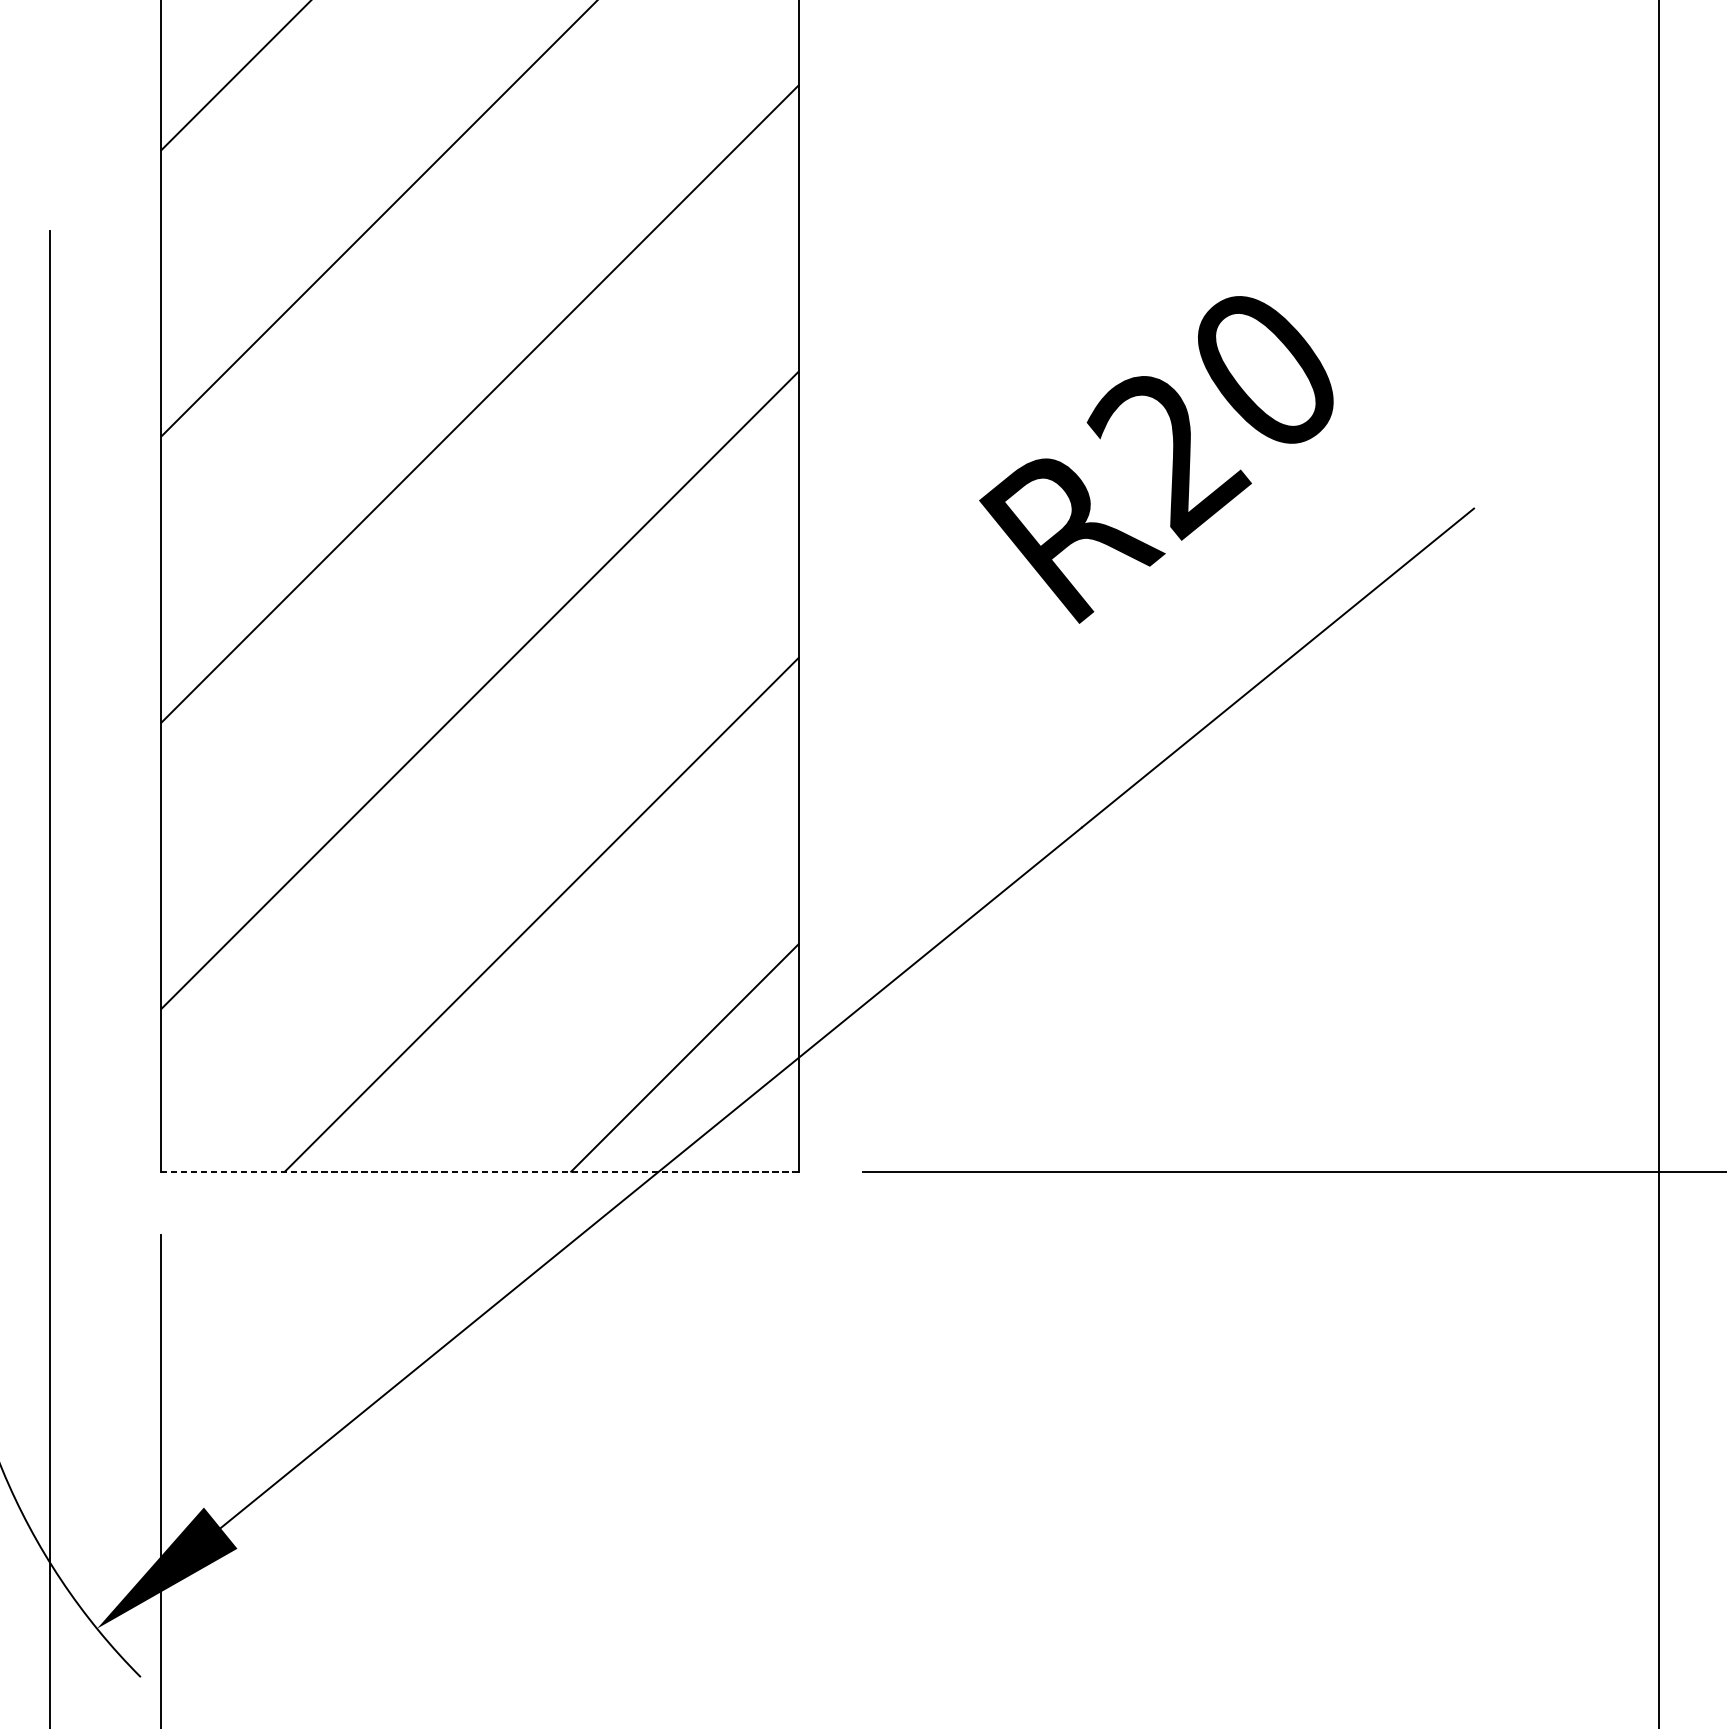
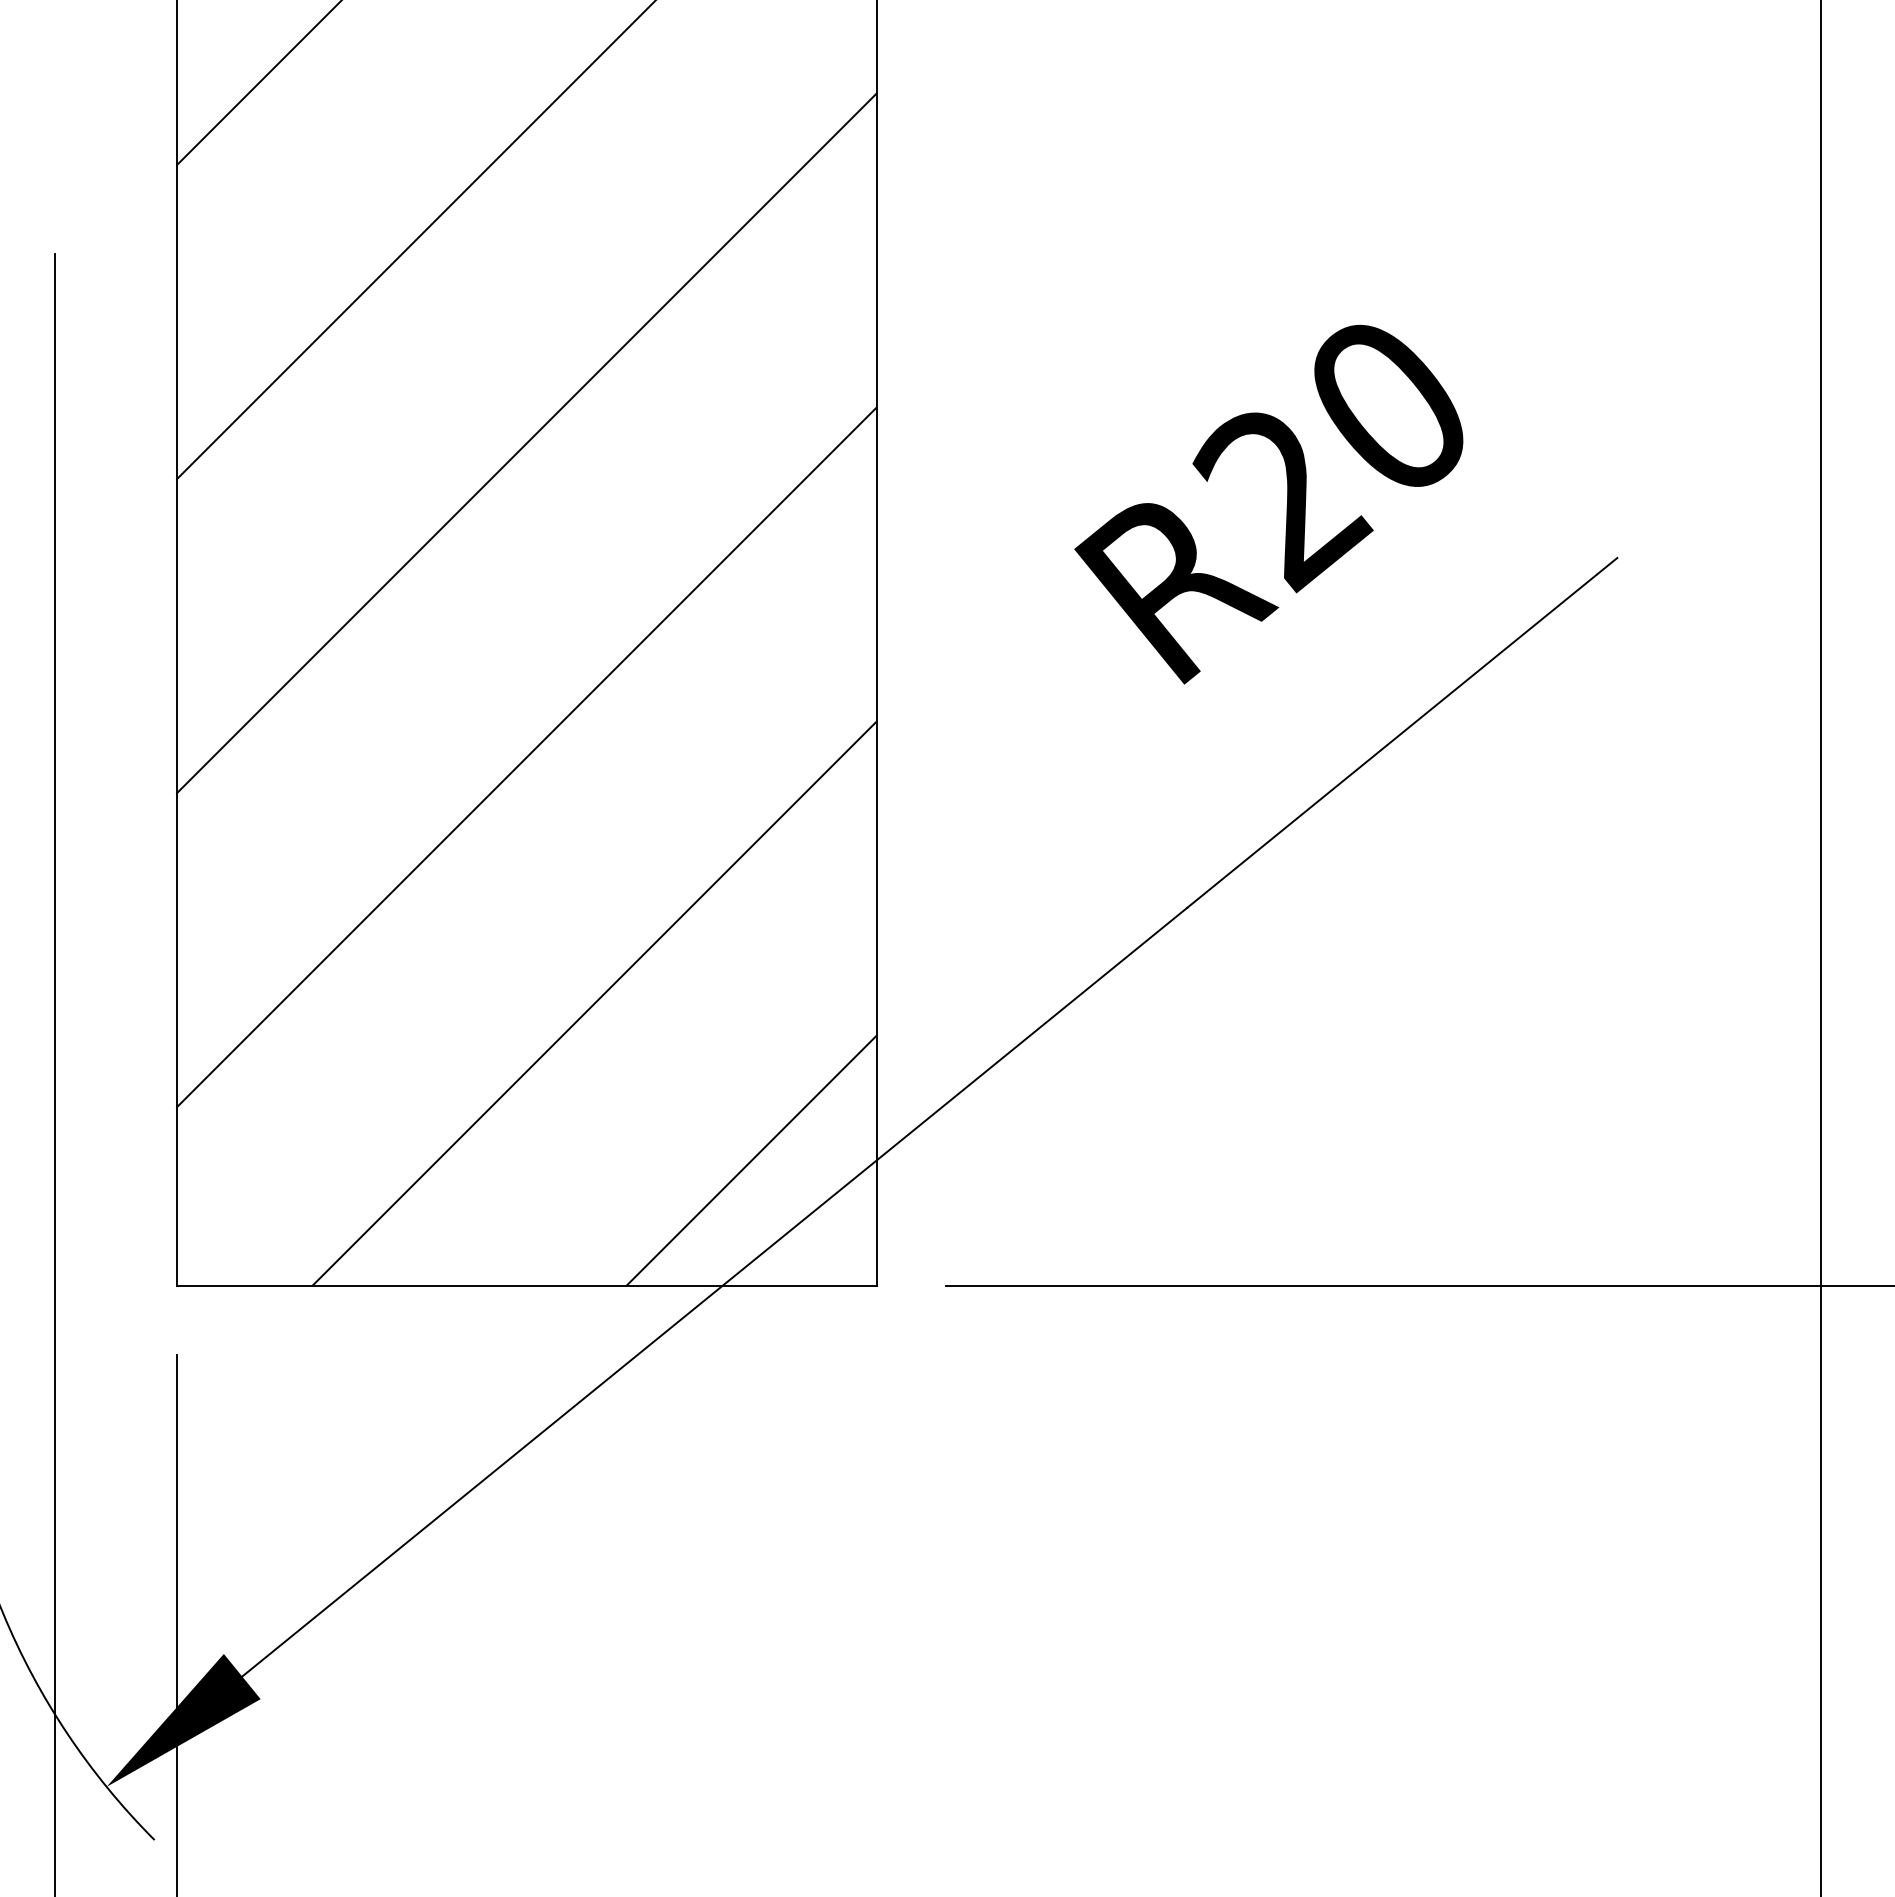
line: (479, 1171) -> (526, 1285), dashed -> solid

